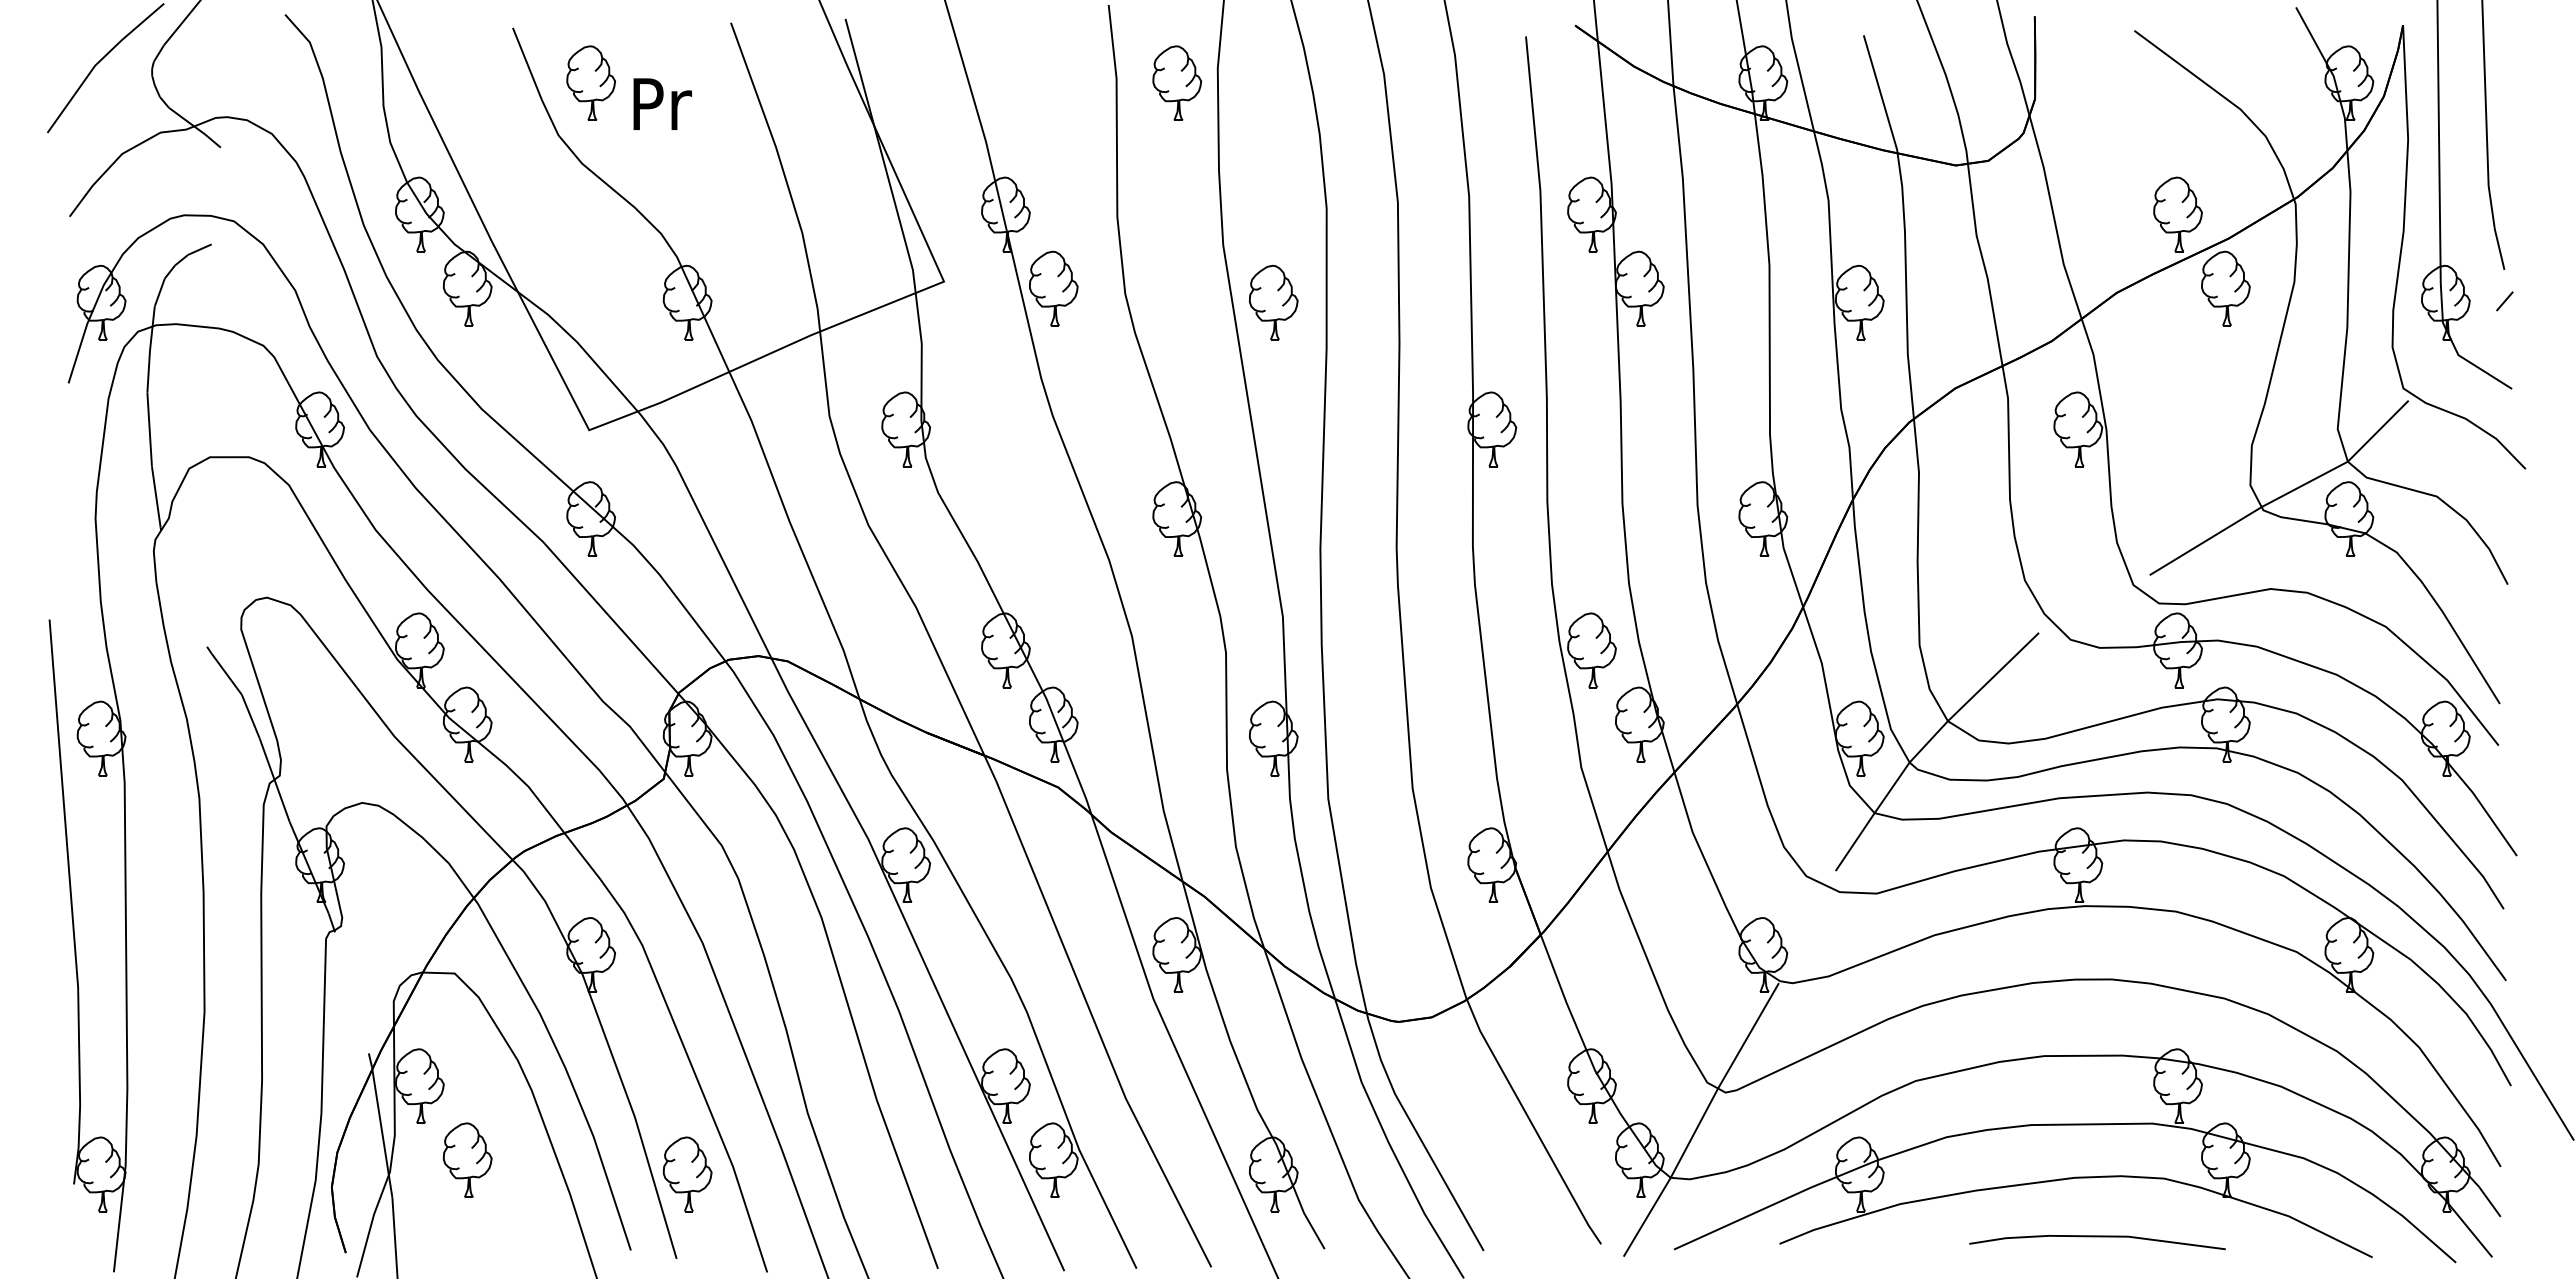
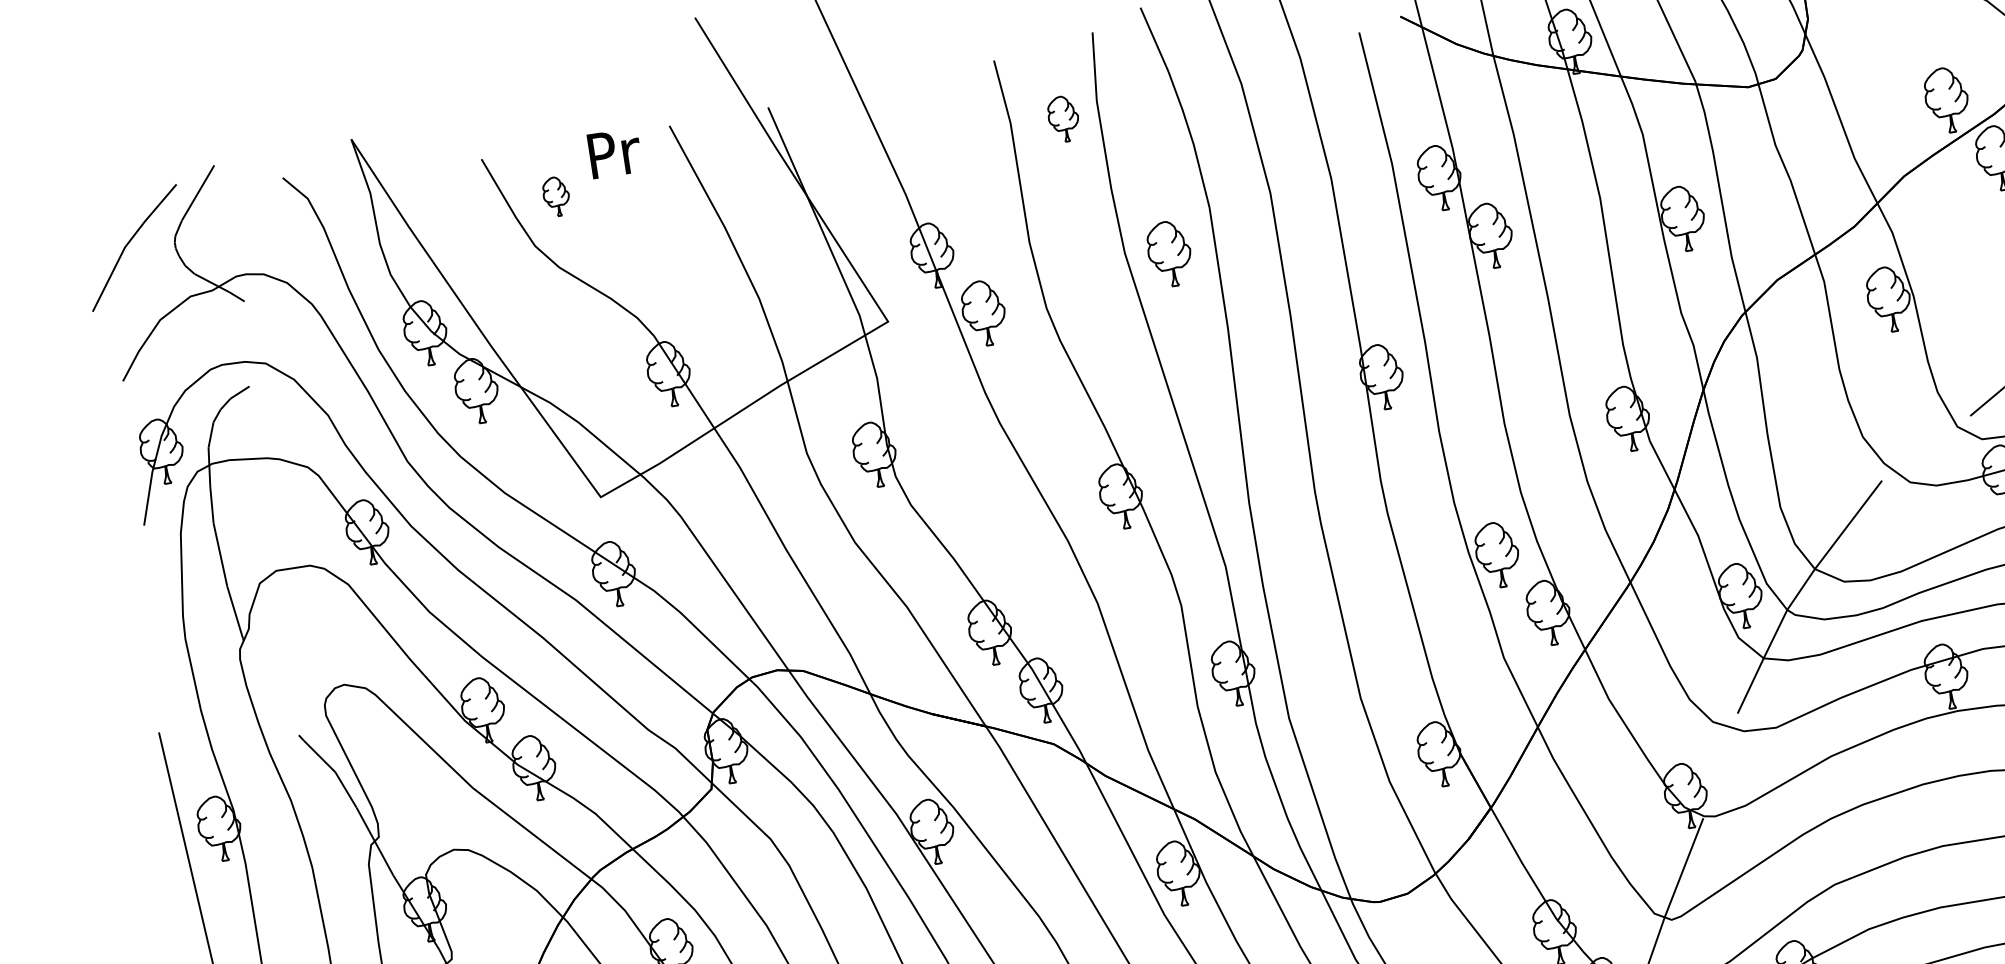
part: (590, 82) -> (555, 196), size x0.6
part: (1177, 82) -> (1063, 118), size x0.7
text: (662, 103) -> (614, 152), moved
part: (1273, 302) -> (1169, 253), moved

